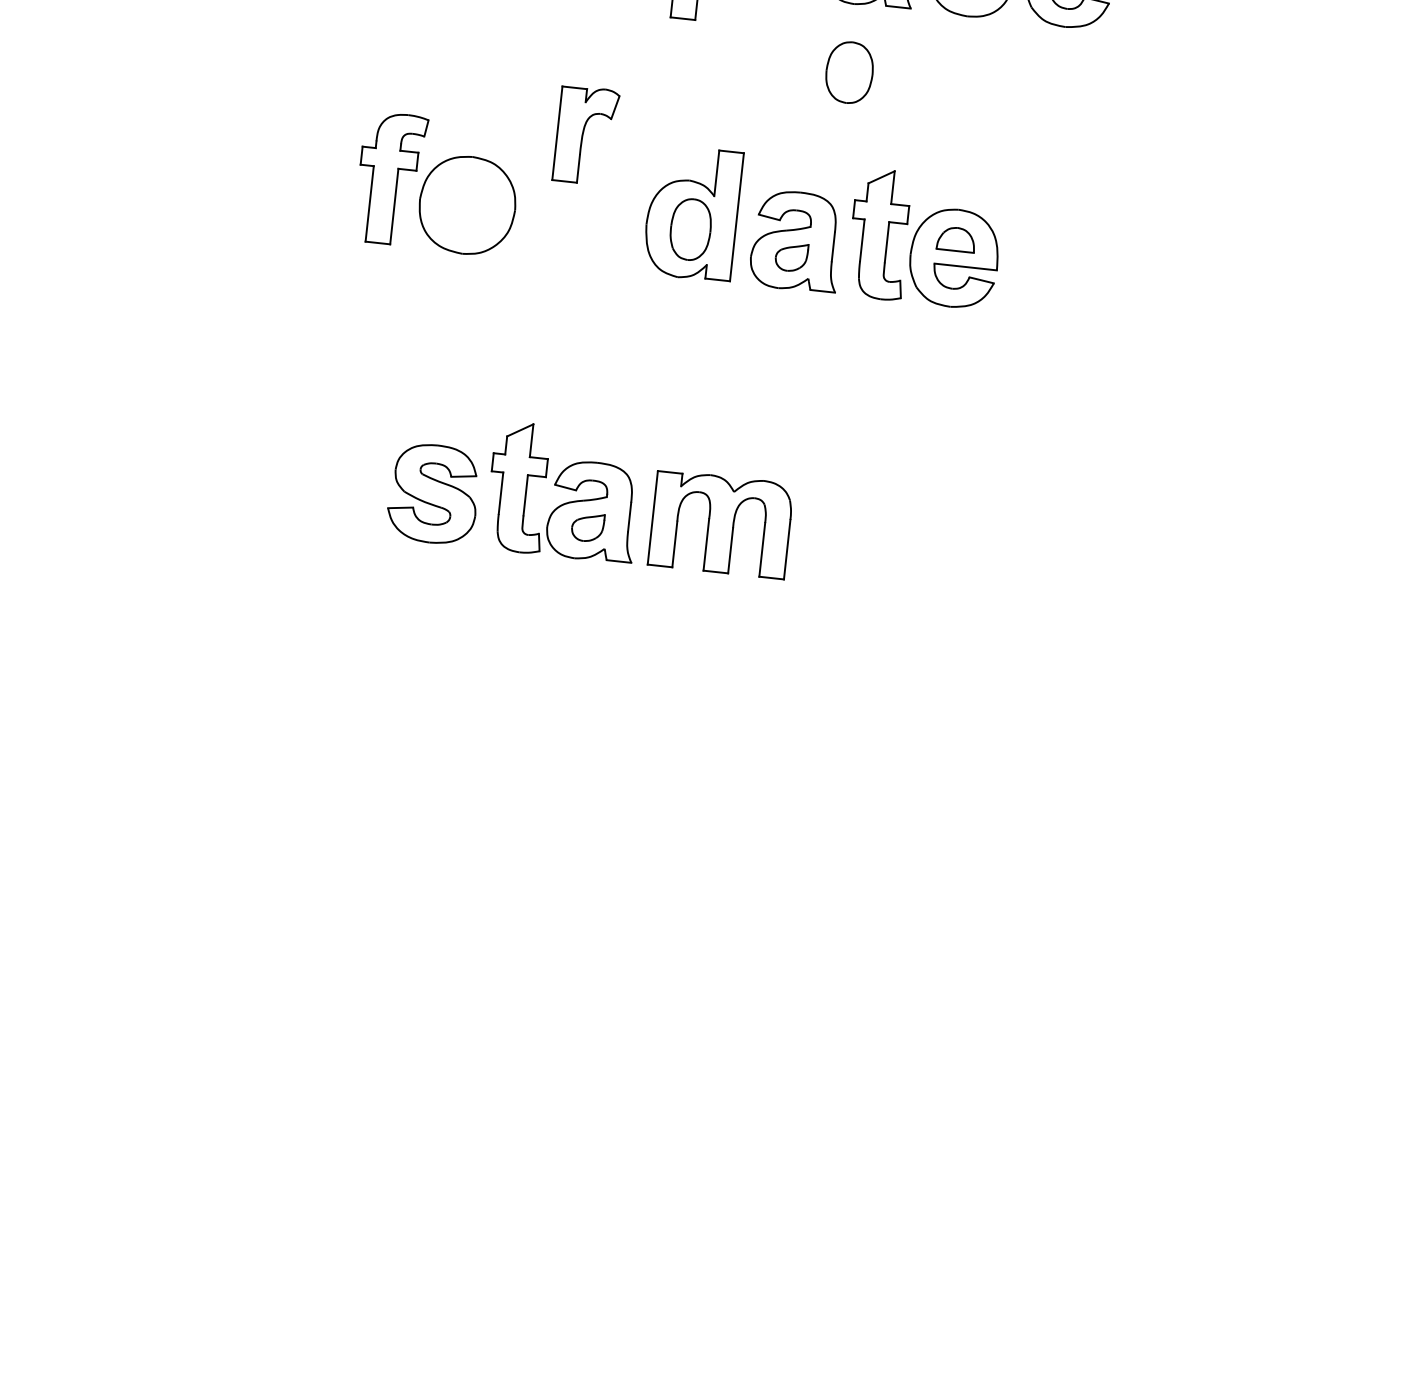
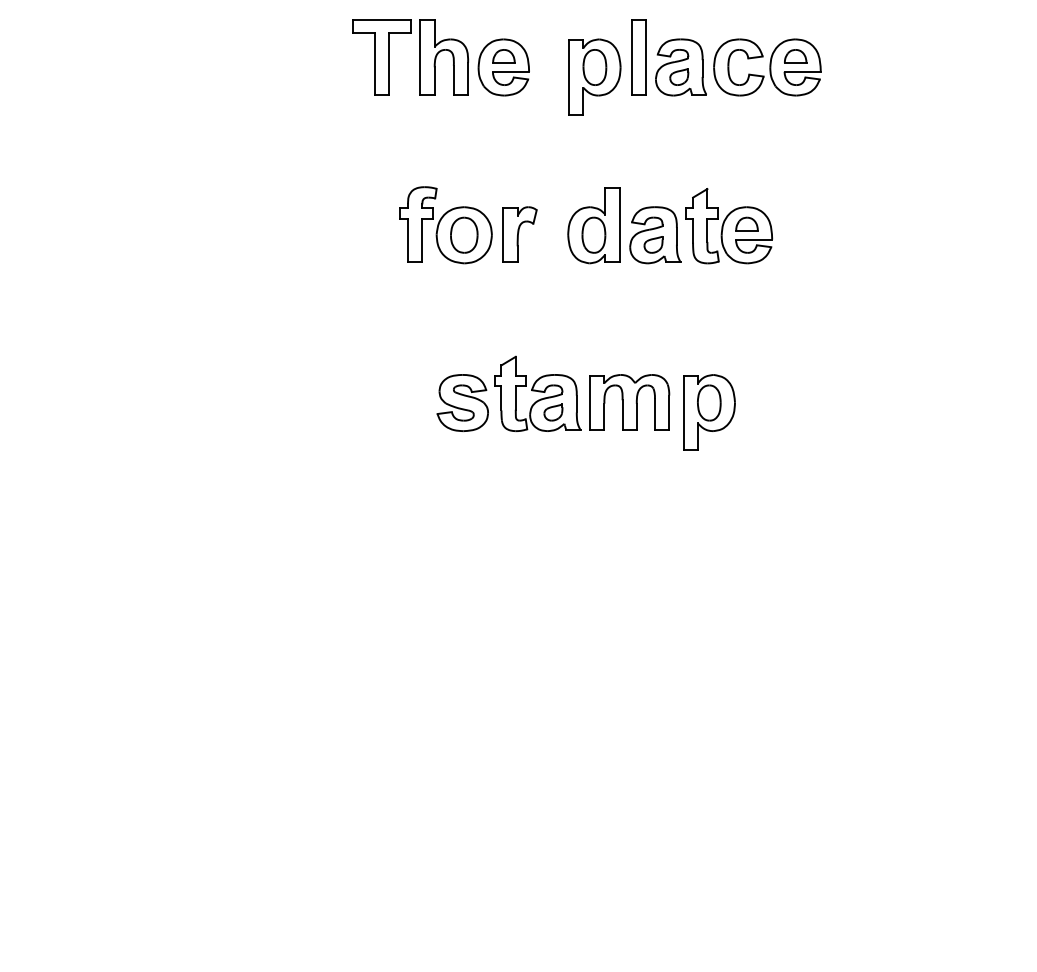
part: (850, 71) -> (464, 234), moved
part: (585, 134) -> (519, 234), moved
part: (856, 556) -> (709, 412), added

